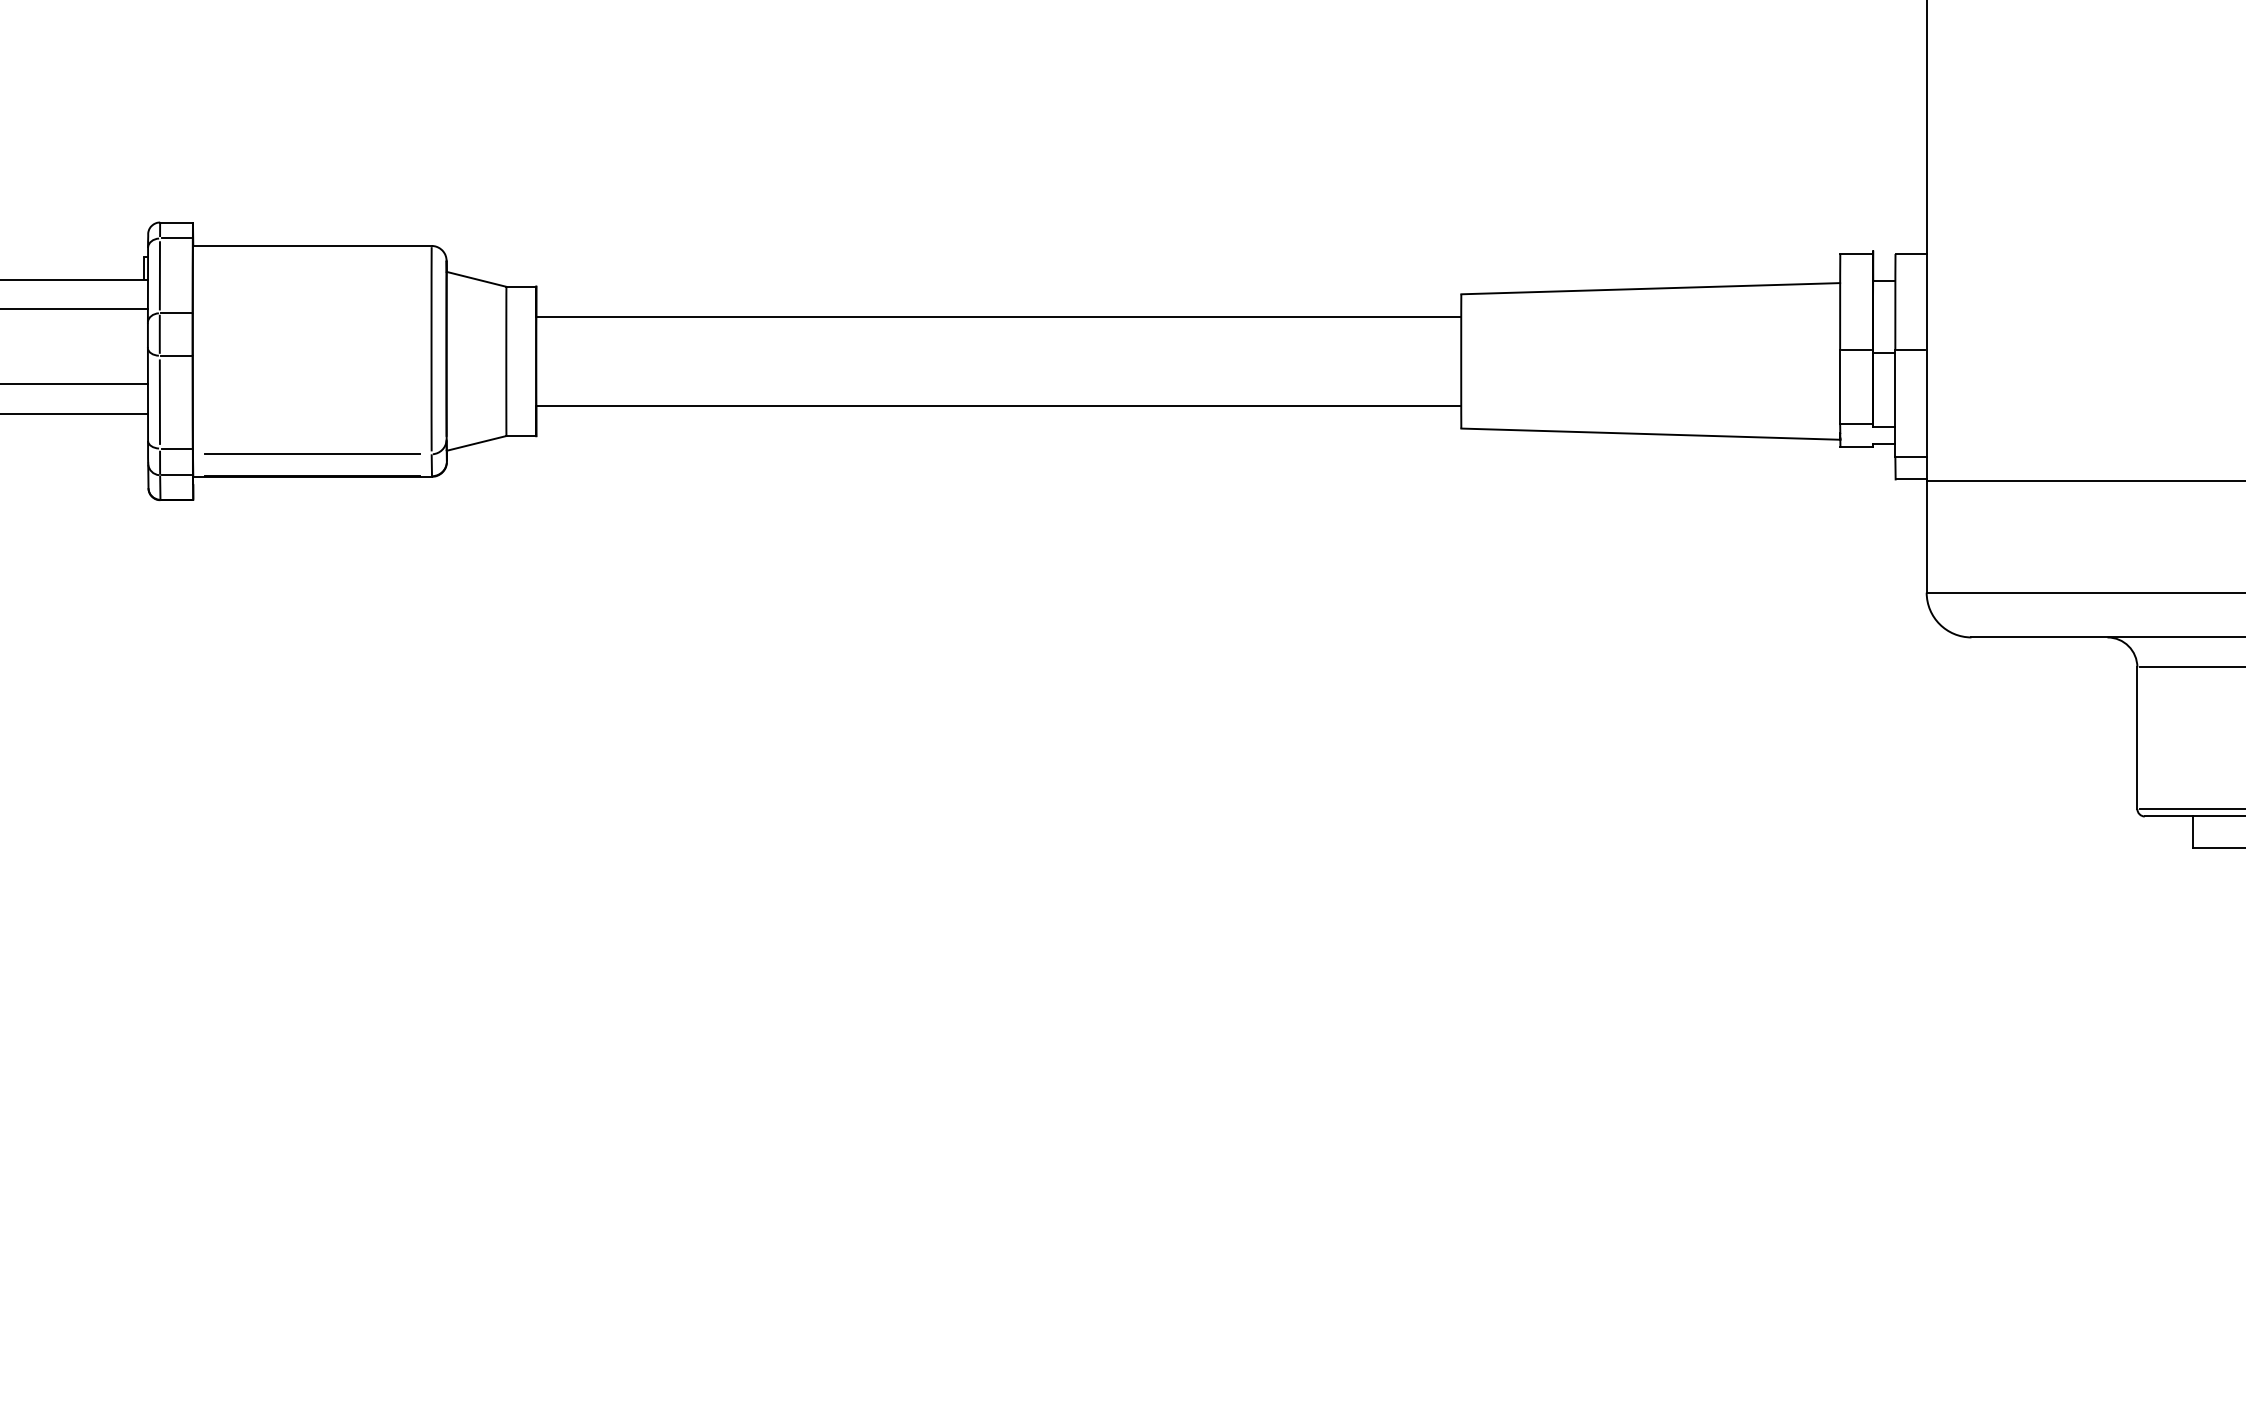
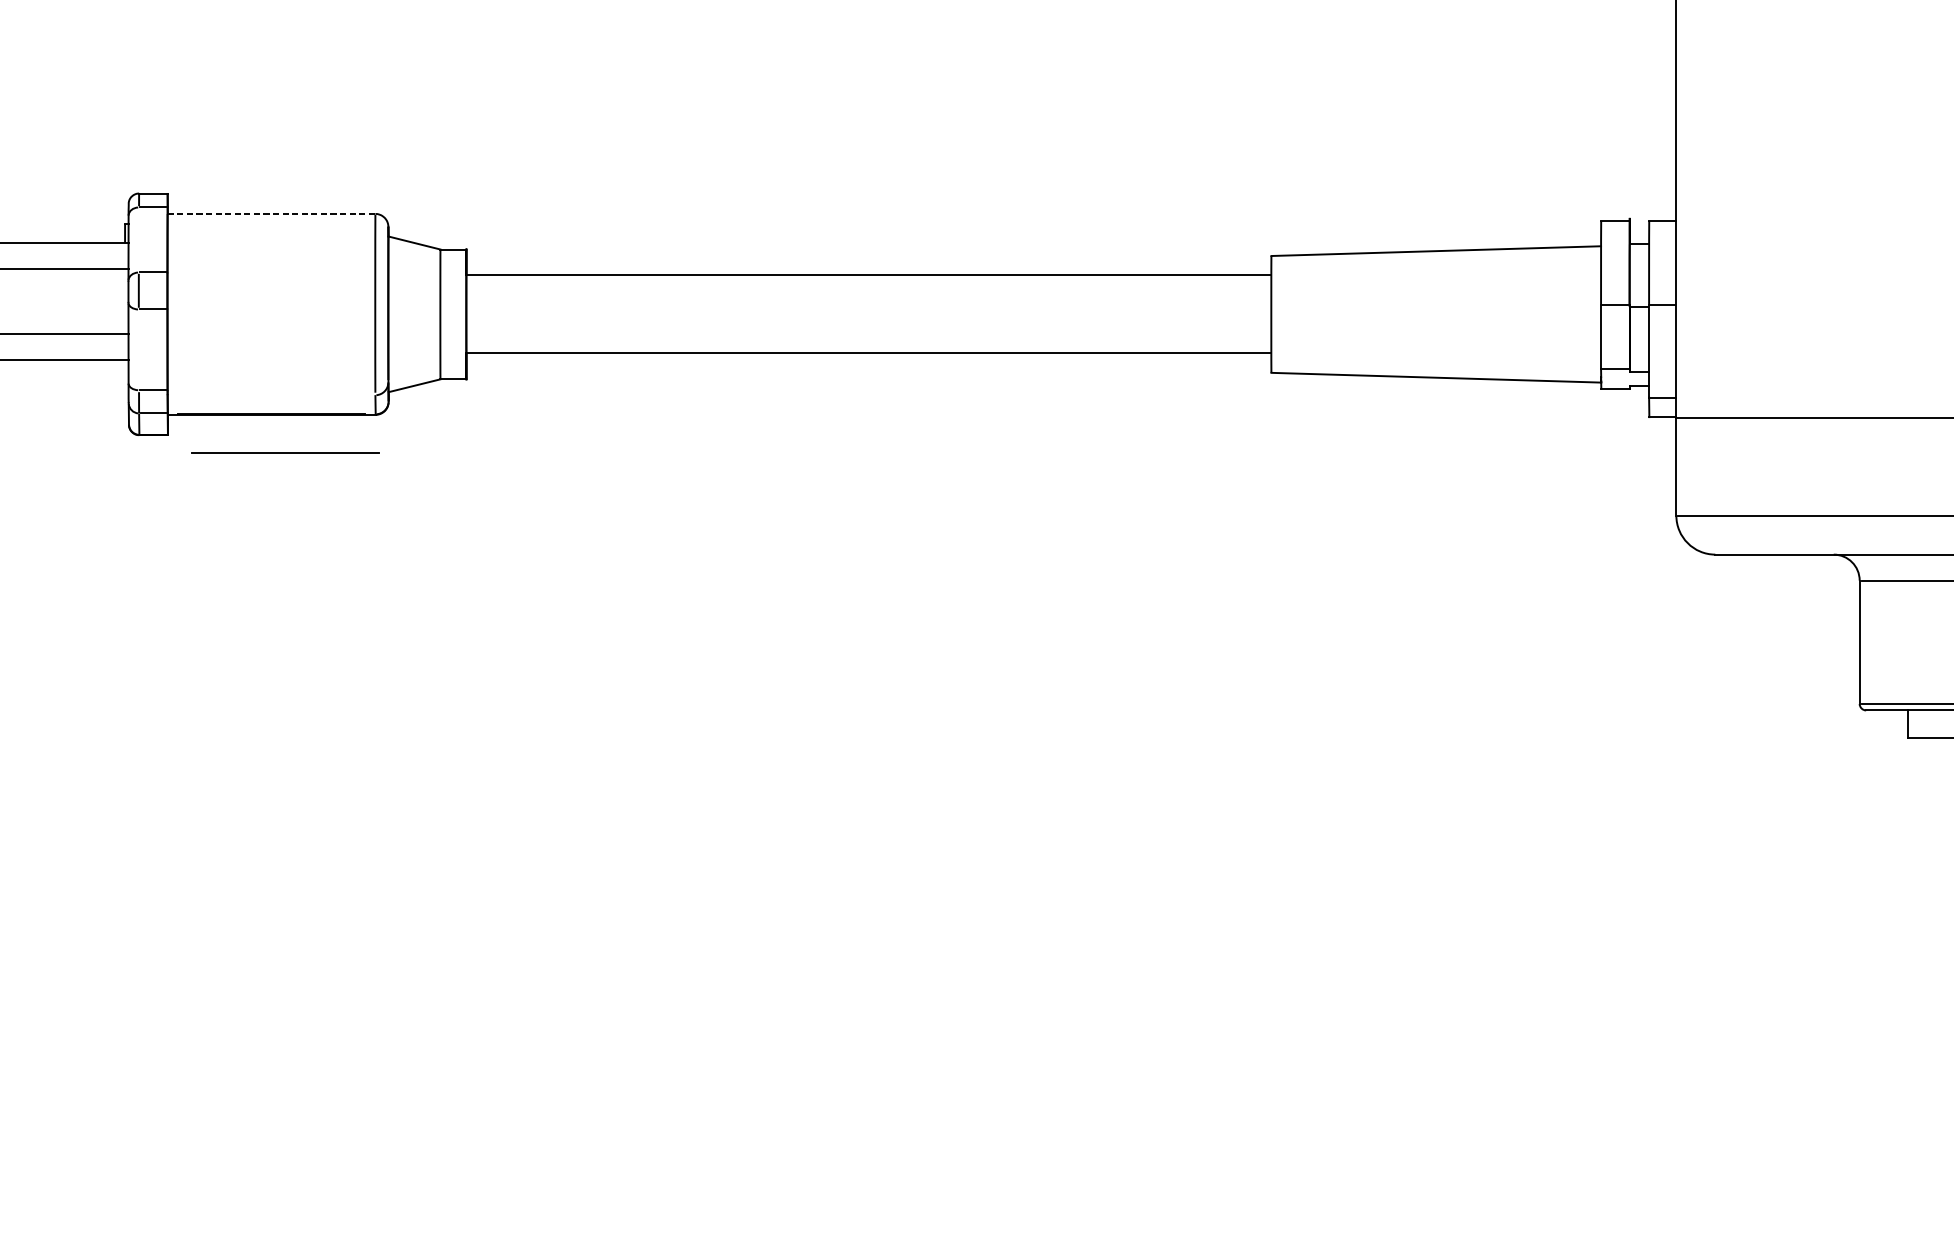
line: (312, 245) -> (271, 213), solid -> dashed
line: (159, 275) -> (138, 239), removed
line: (159, 401) -> (138, 349), removed
line: (312, 453) -> (285, 452), moved

